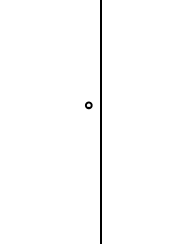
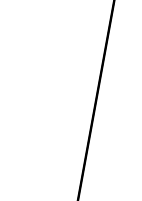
part: (88, 105) -> (91, 56), removed

